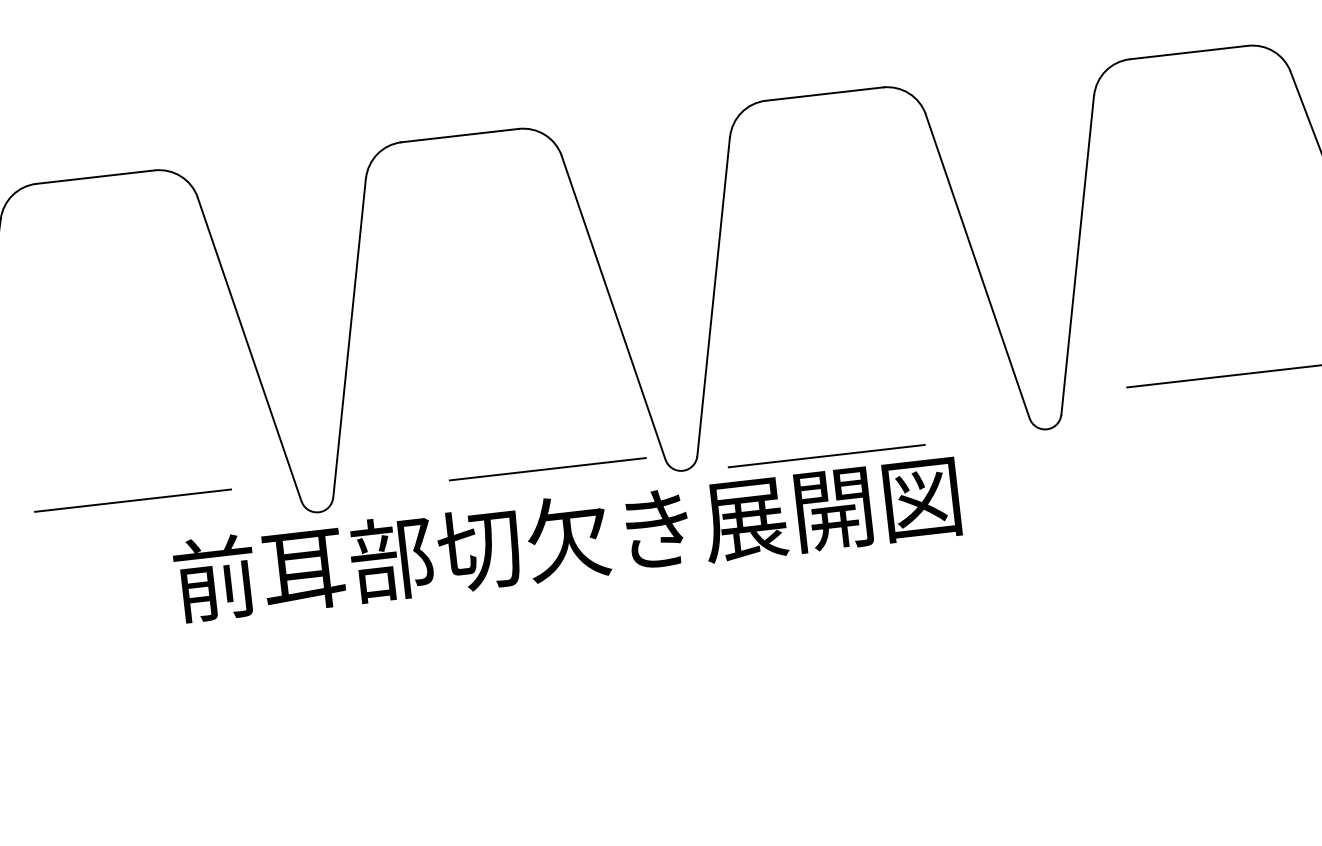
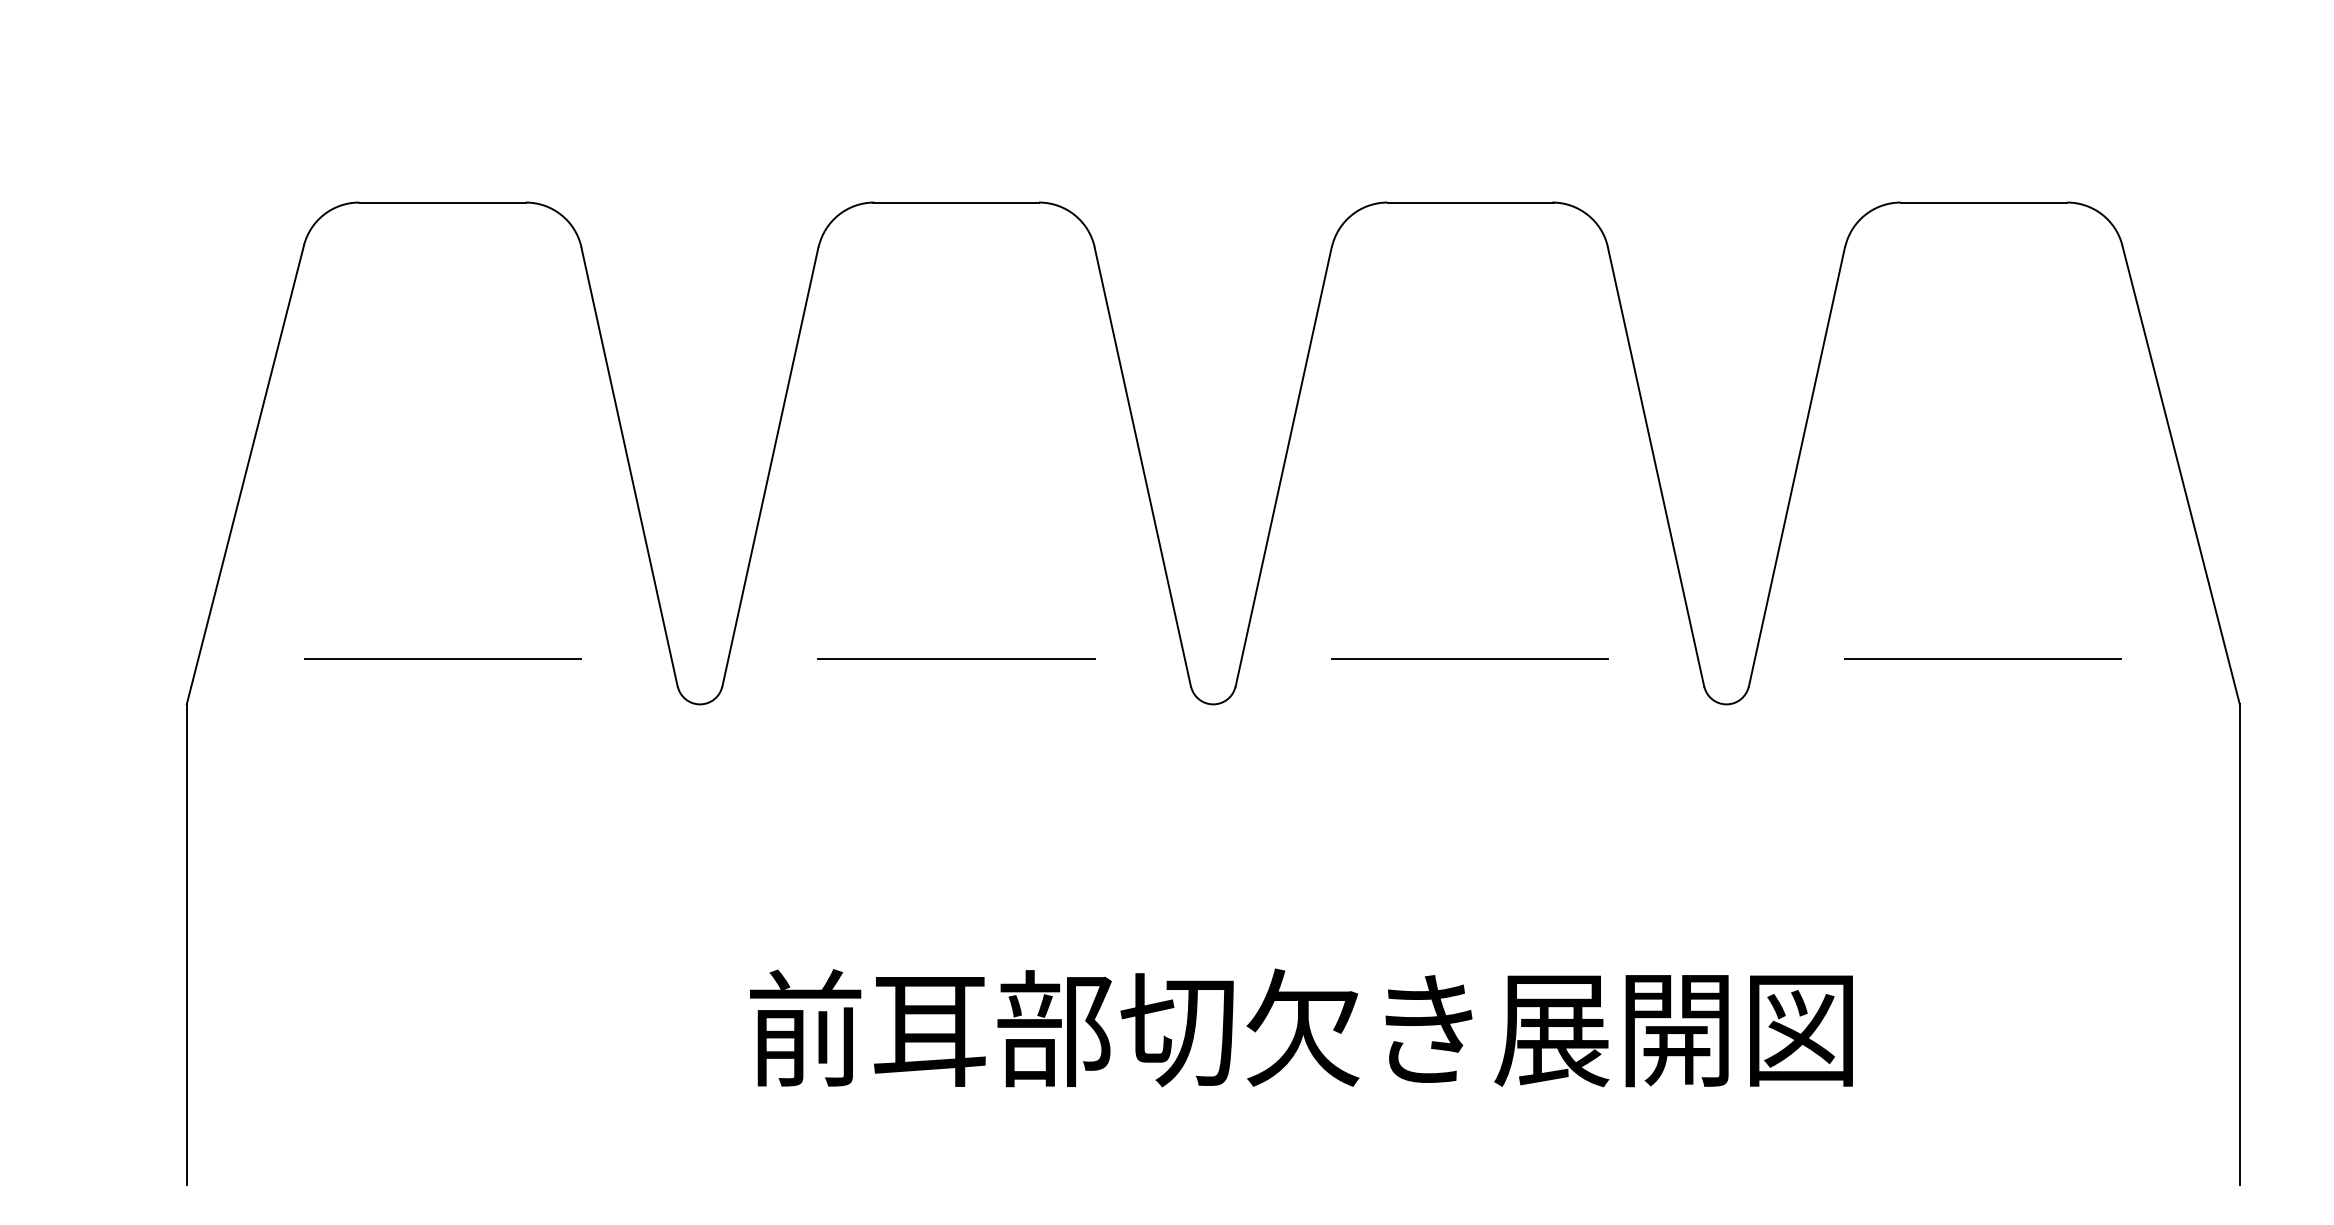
line: (826, 455) -> (1469, 658), moved
line: (547, 469) -> (956, 658), moved
text: (567, 537) -> (1301, 1027), moved

